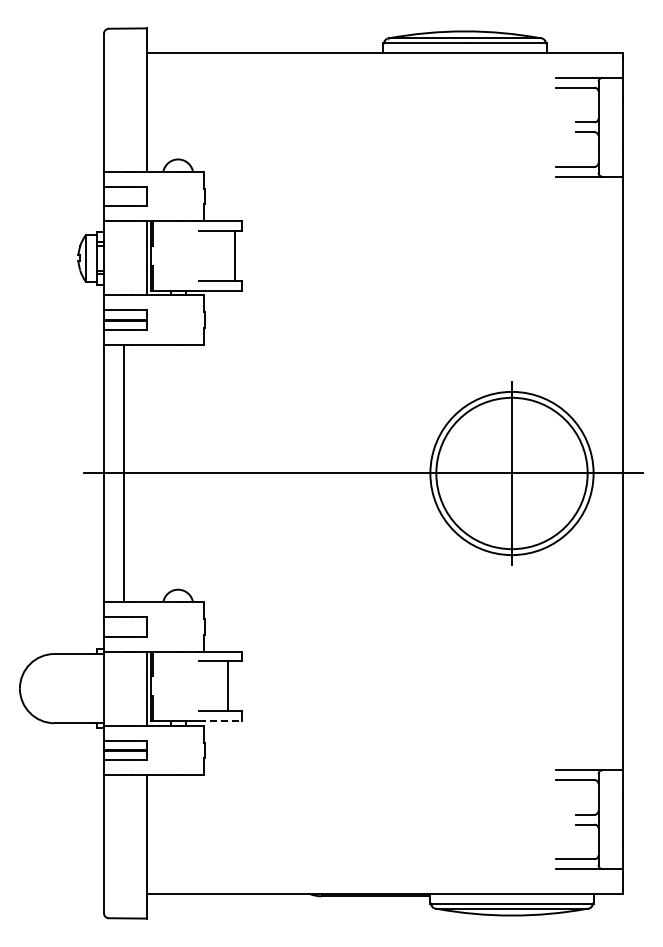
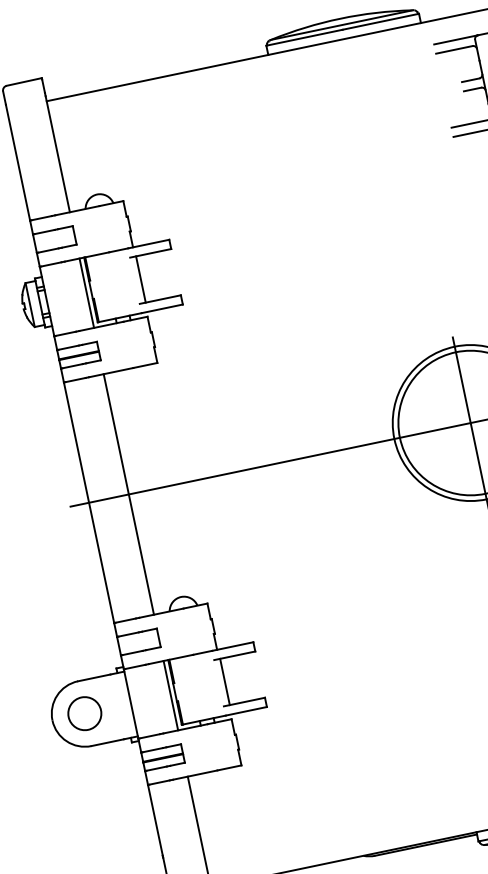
line: (234, 255) -> (140, 279), moved
line: (123, 473) -> (128, 494), moved
line: (227, 685) -> (224, 681), moved
circle: (54, 688) -> (84, 713), added
line: (220, 720) -> (246, 711), dashed -> solid

